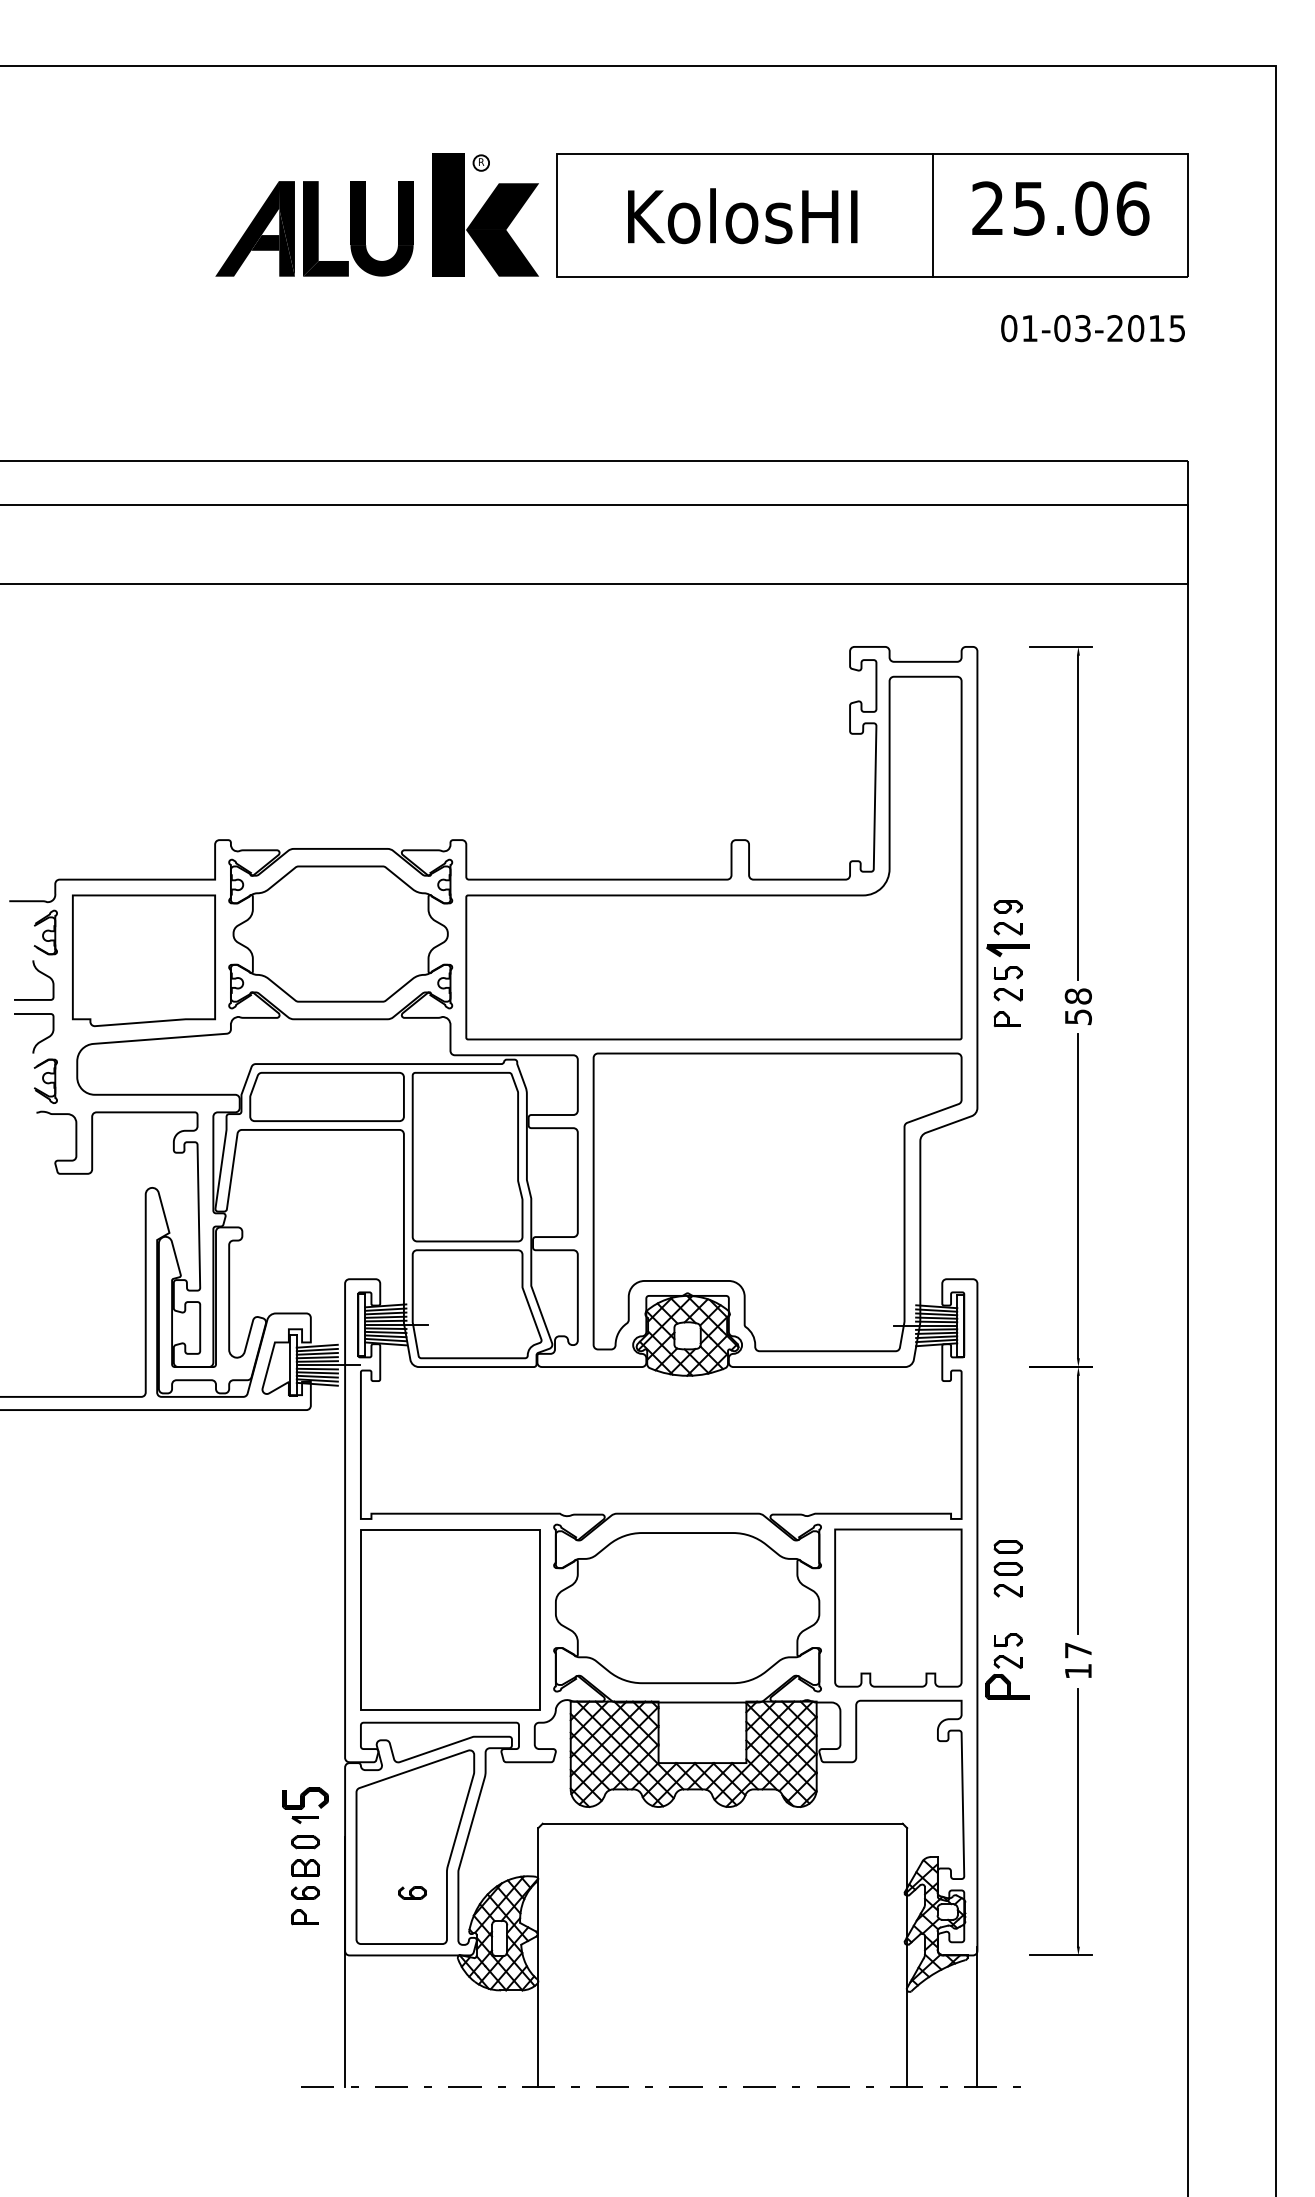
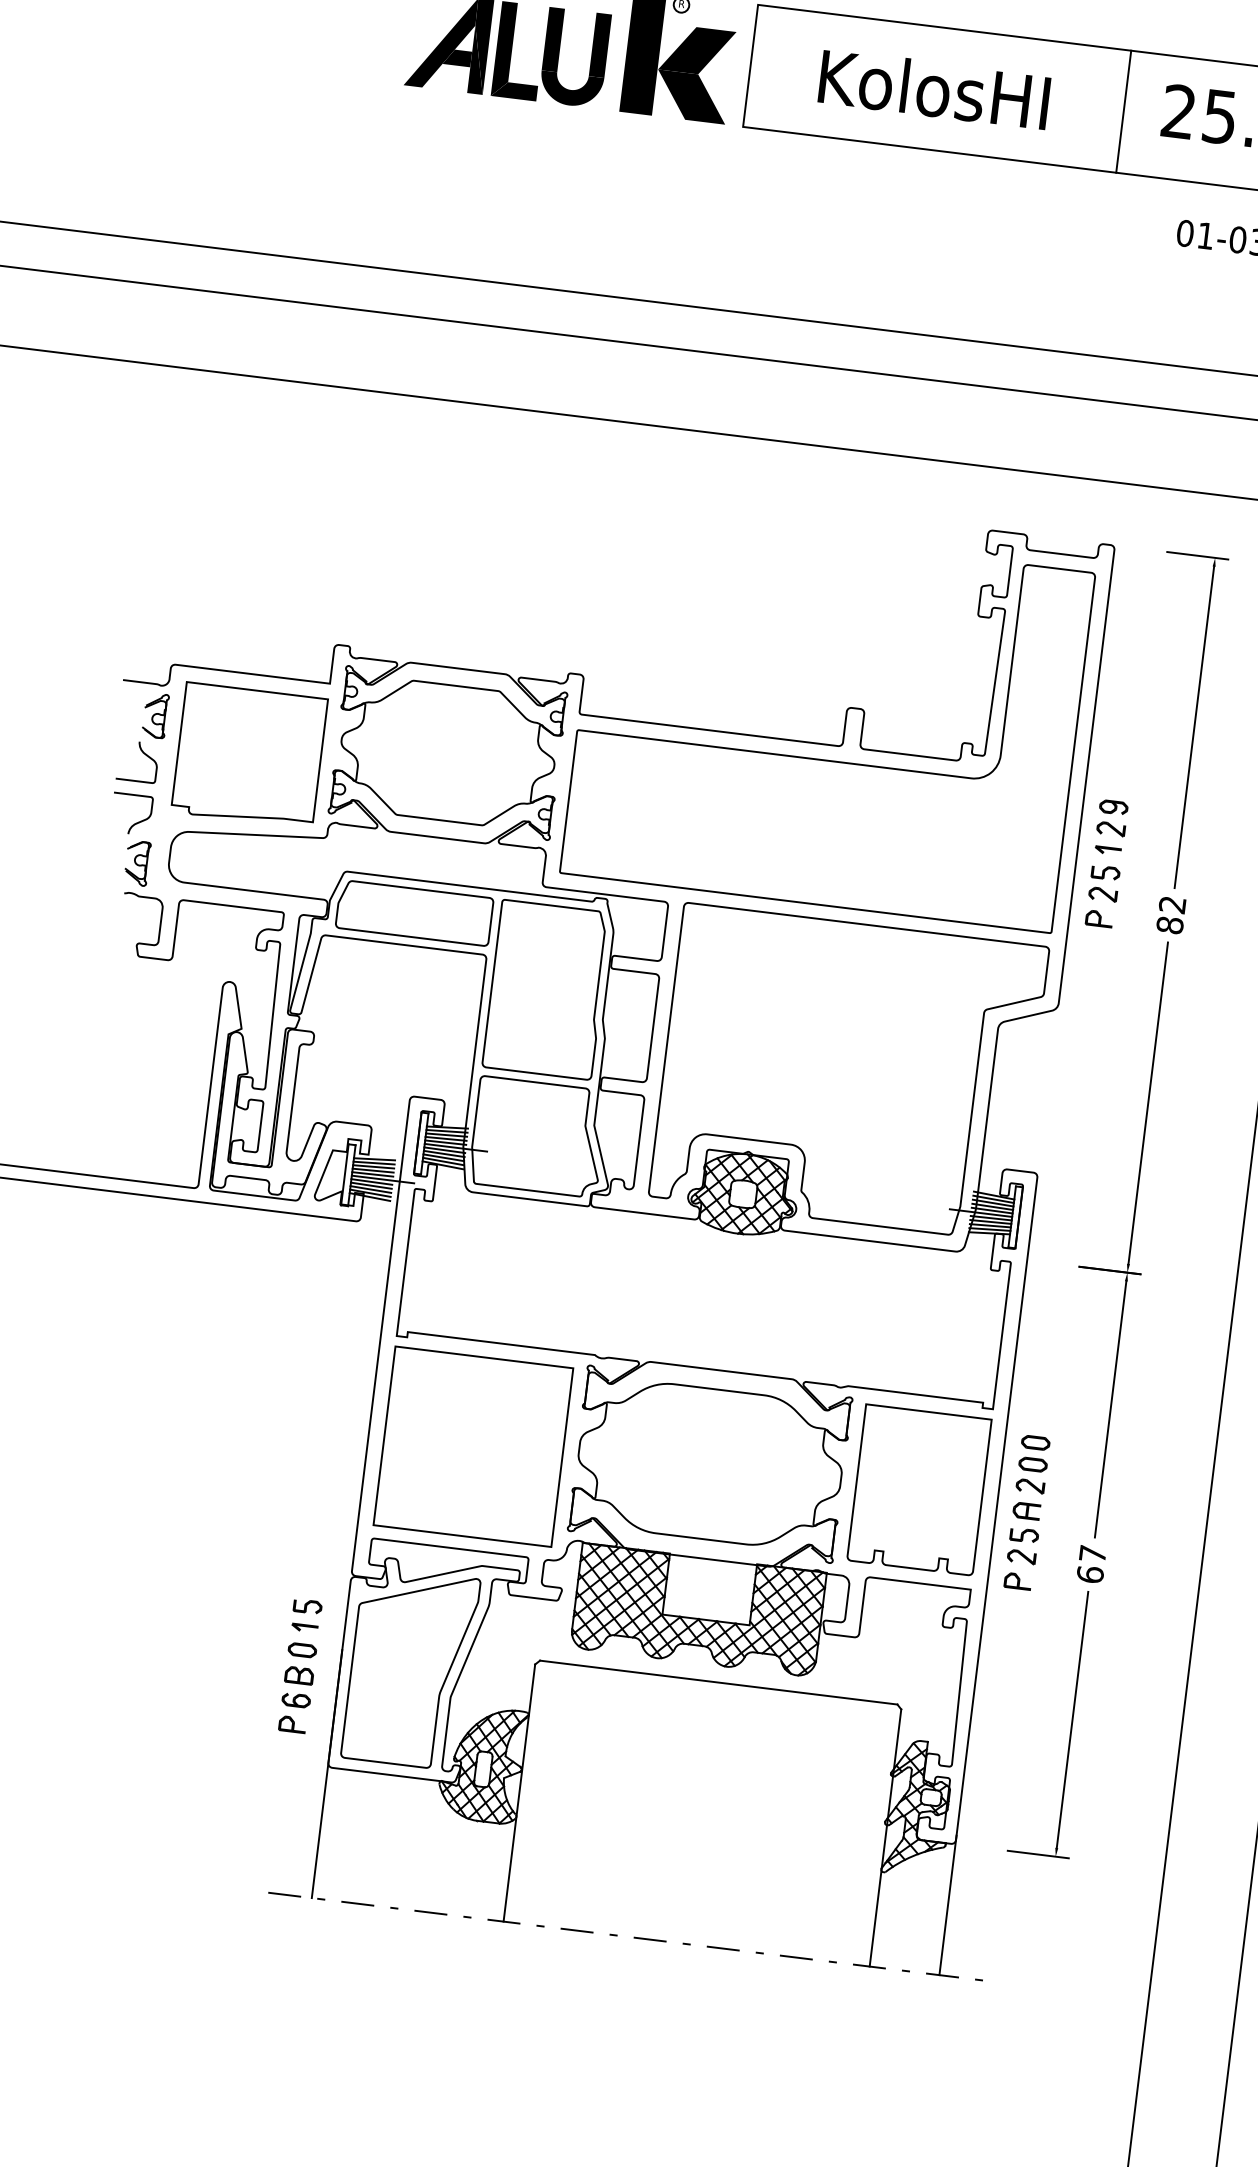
part: (1007, 950) -> (1107, 850), size x0.62
text: (1077, 1006) -> (1170, 914), 58 -> 82
part: (1006, 1616) -> (1025, 1511), added
text: (1077, 1671) -> (1089, 1574), 17 -> 67
part: (1006, 1686) -> (1017, 1580), size x0.62
part: (305, 1798) -> (307, 1606), size x0.62
part: (412, 1892) -> (402, 1713), removed

